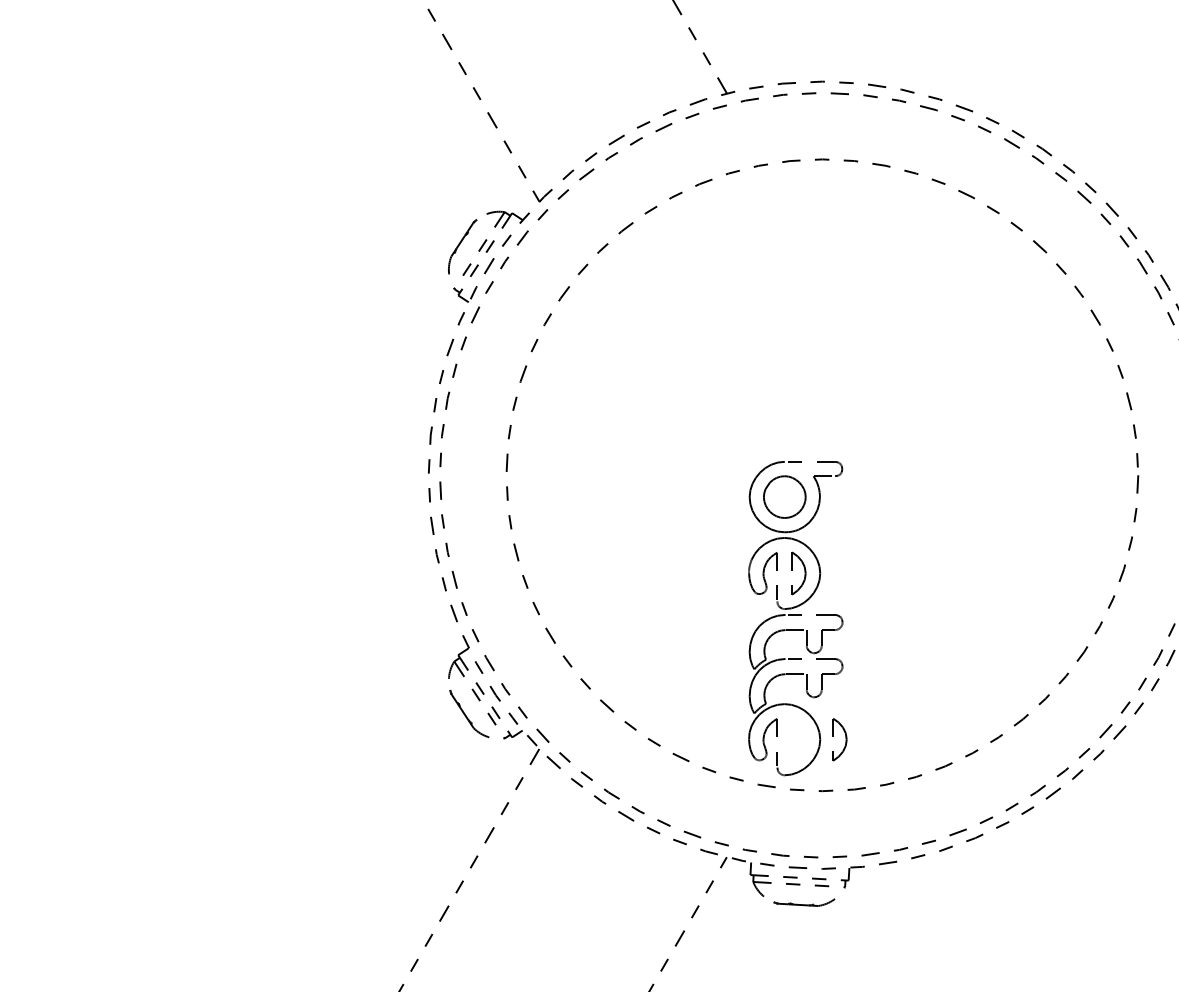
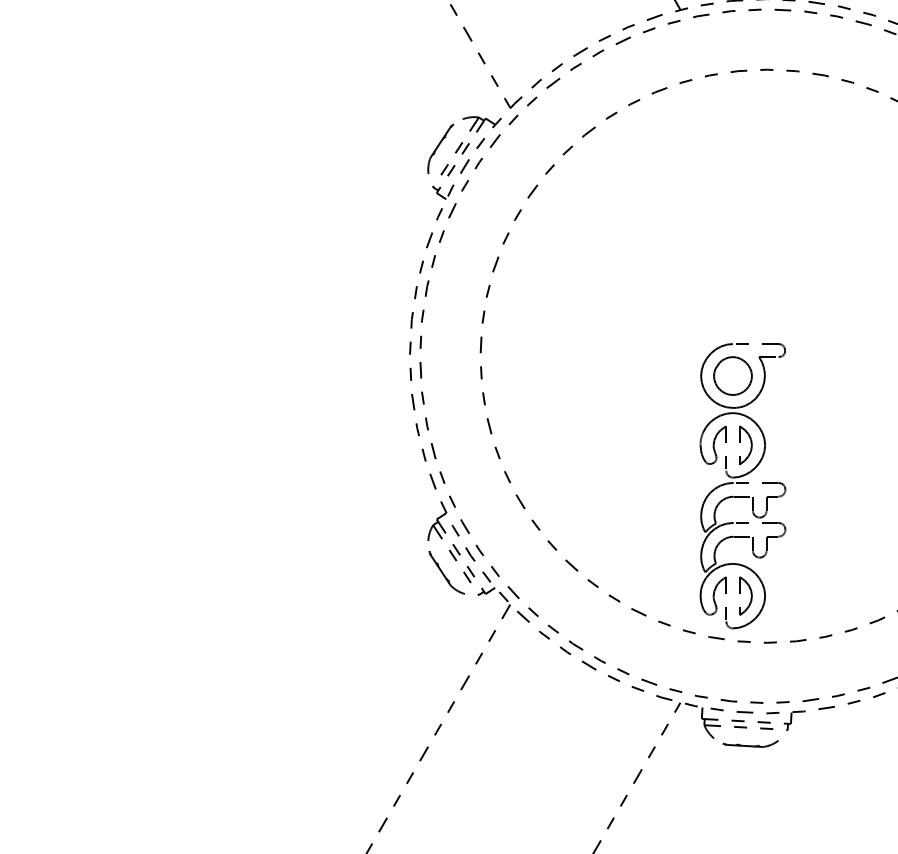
part: (839, 739) -> (745, 595), moved

